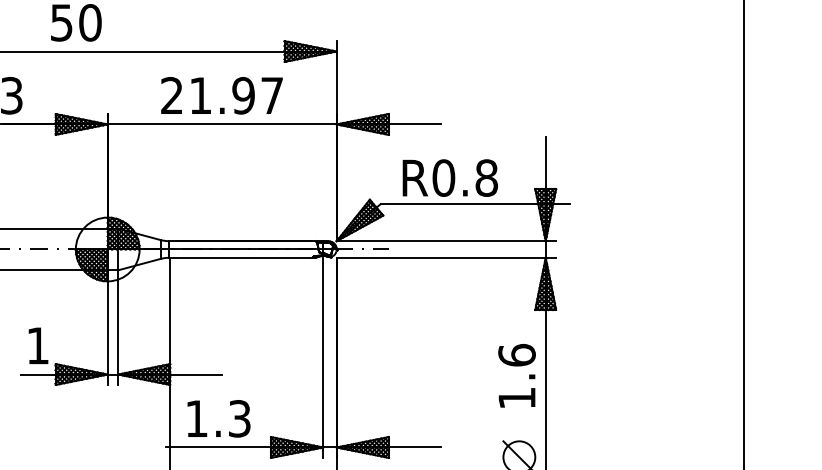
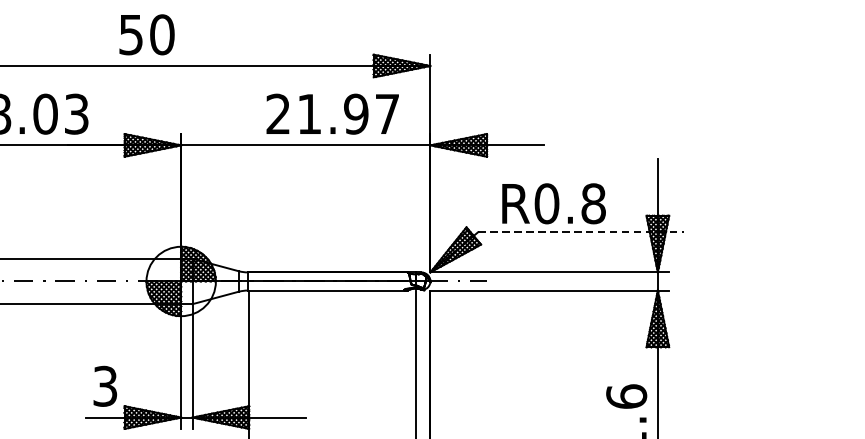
text: (221, 95) -> (332, 113), moved
line: (475, 204) -> (581, 232), solid -> dashed
text: (37, 345) -> (104, 385), 1 -> 3

